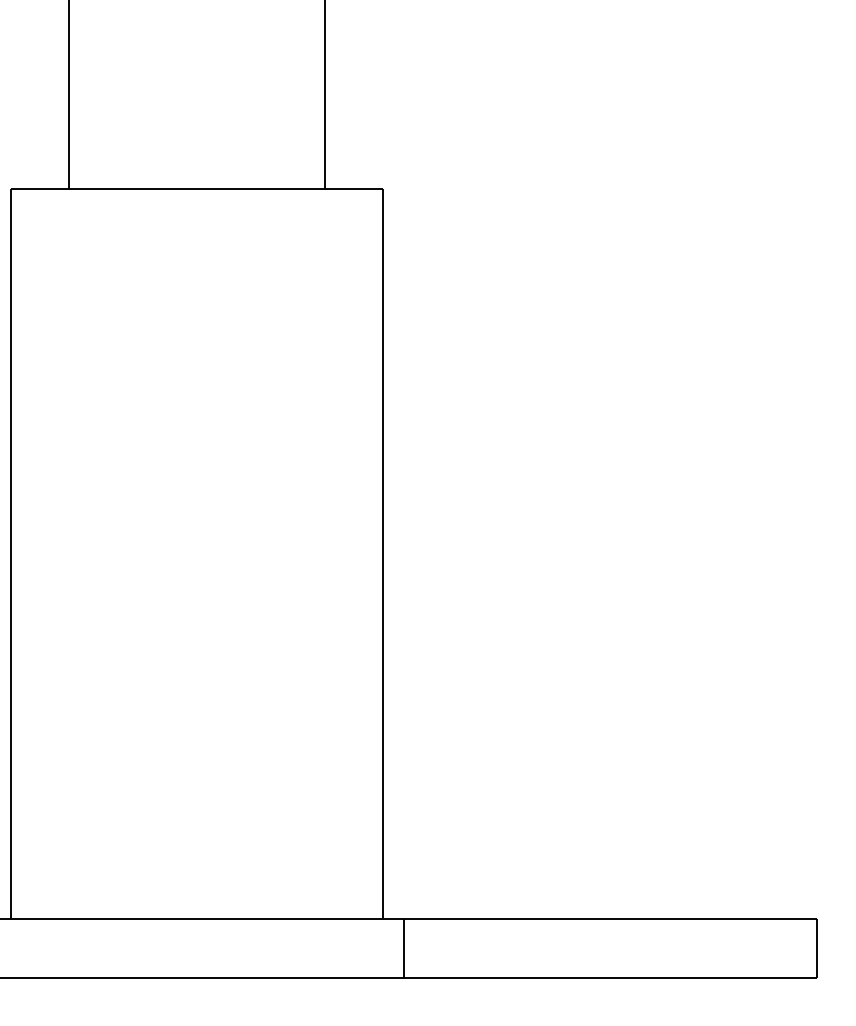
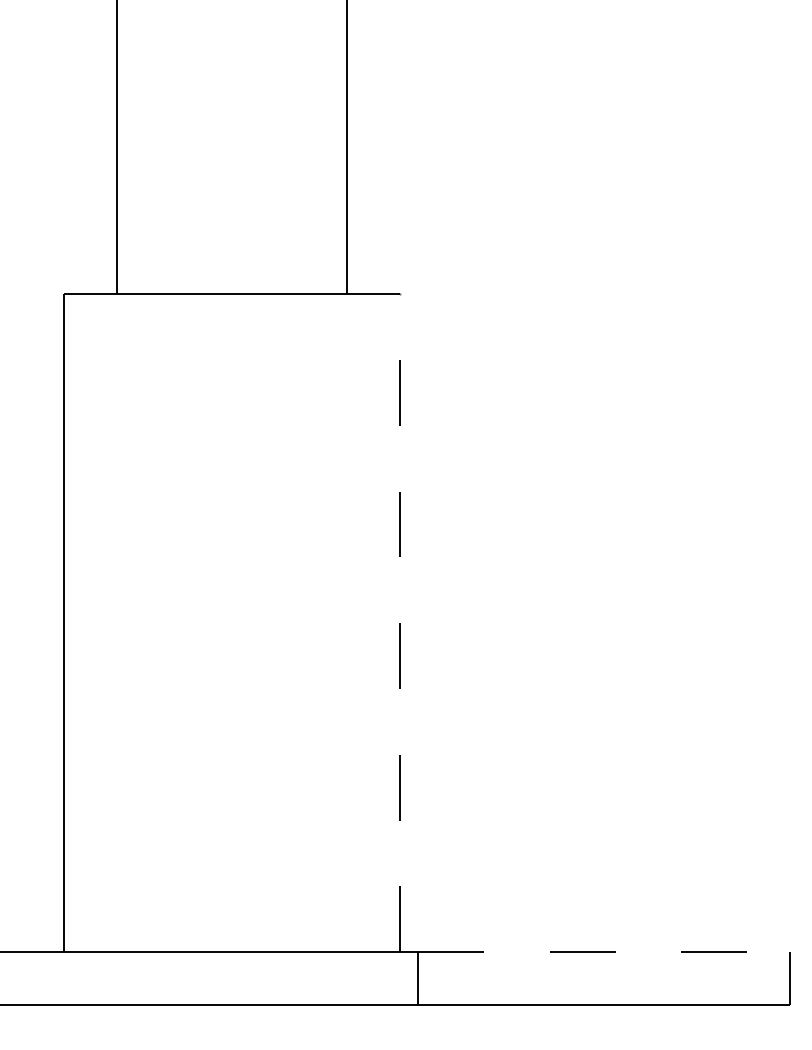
line: (383, 553) -> (399, 622), solid -> dashed
line: (610, 919) -> (604, 952), solid -> dashed

